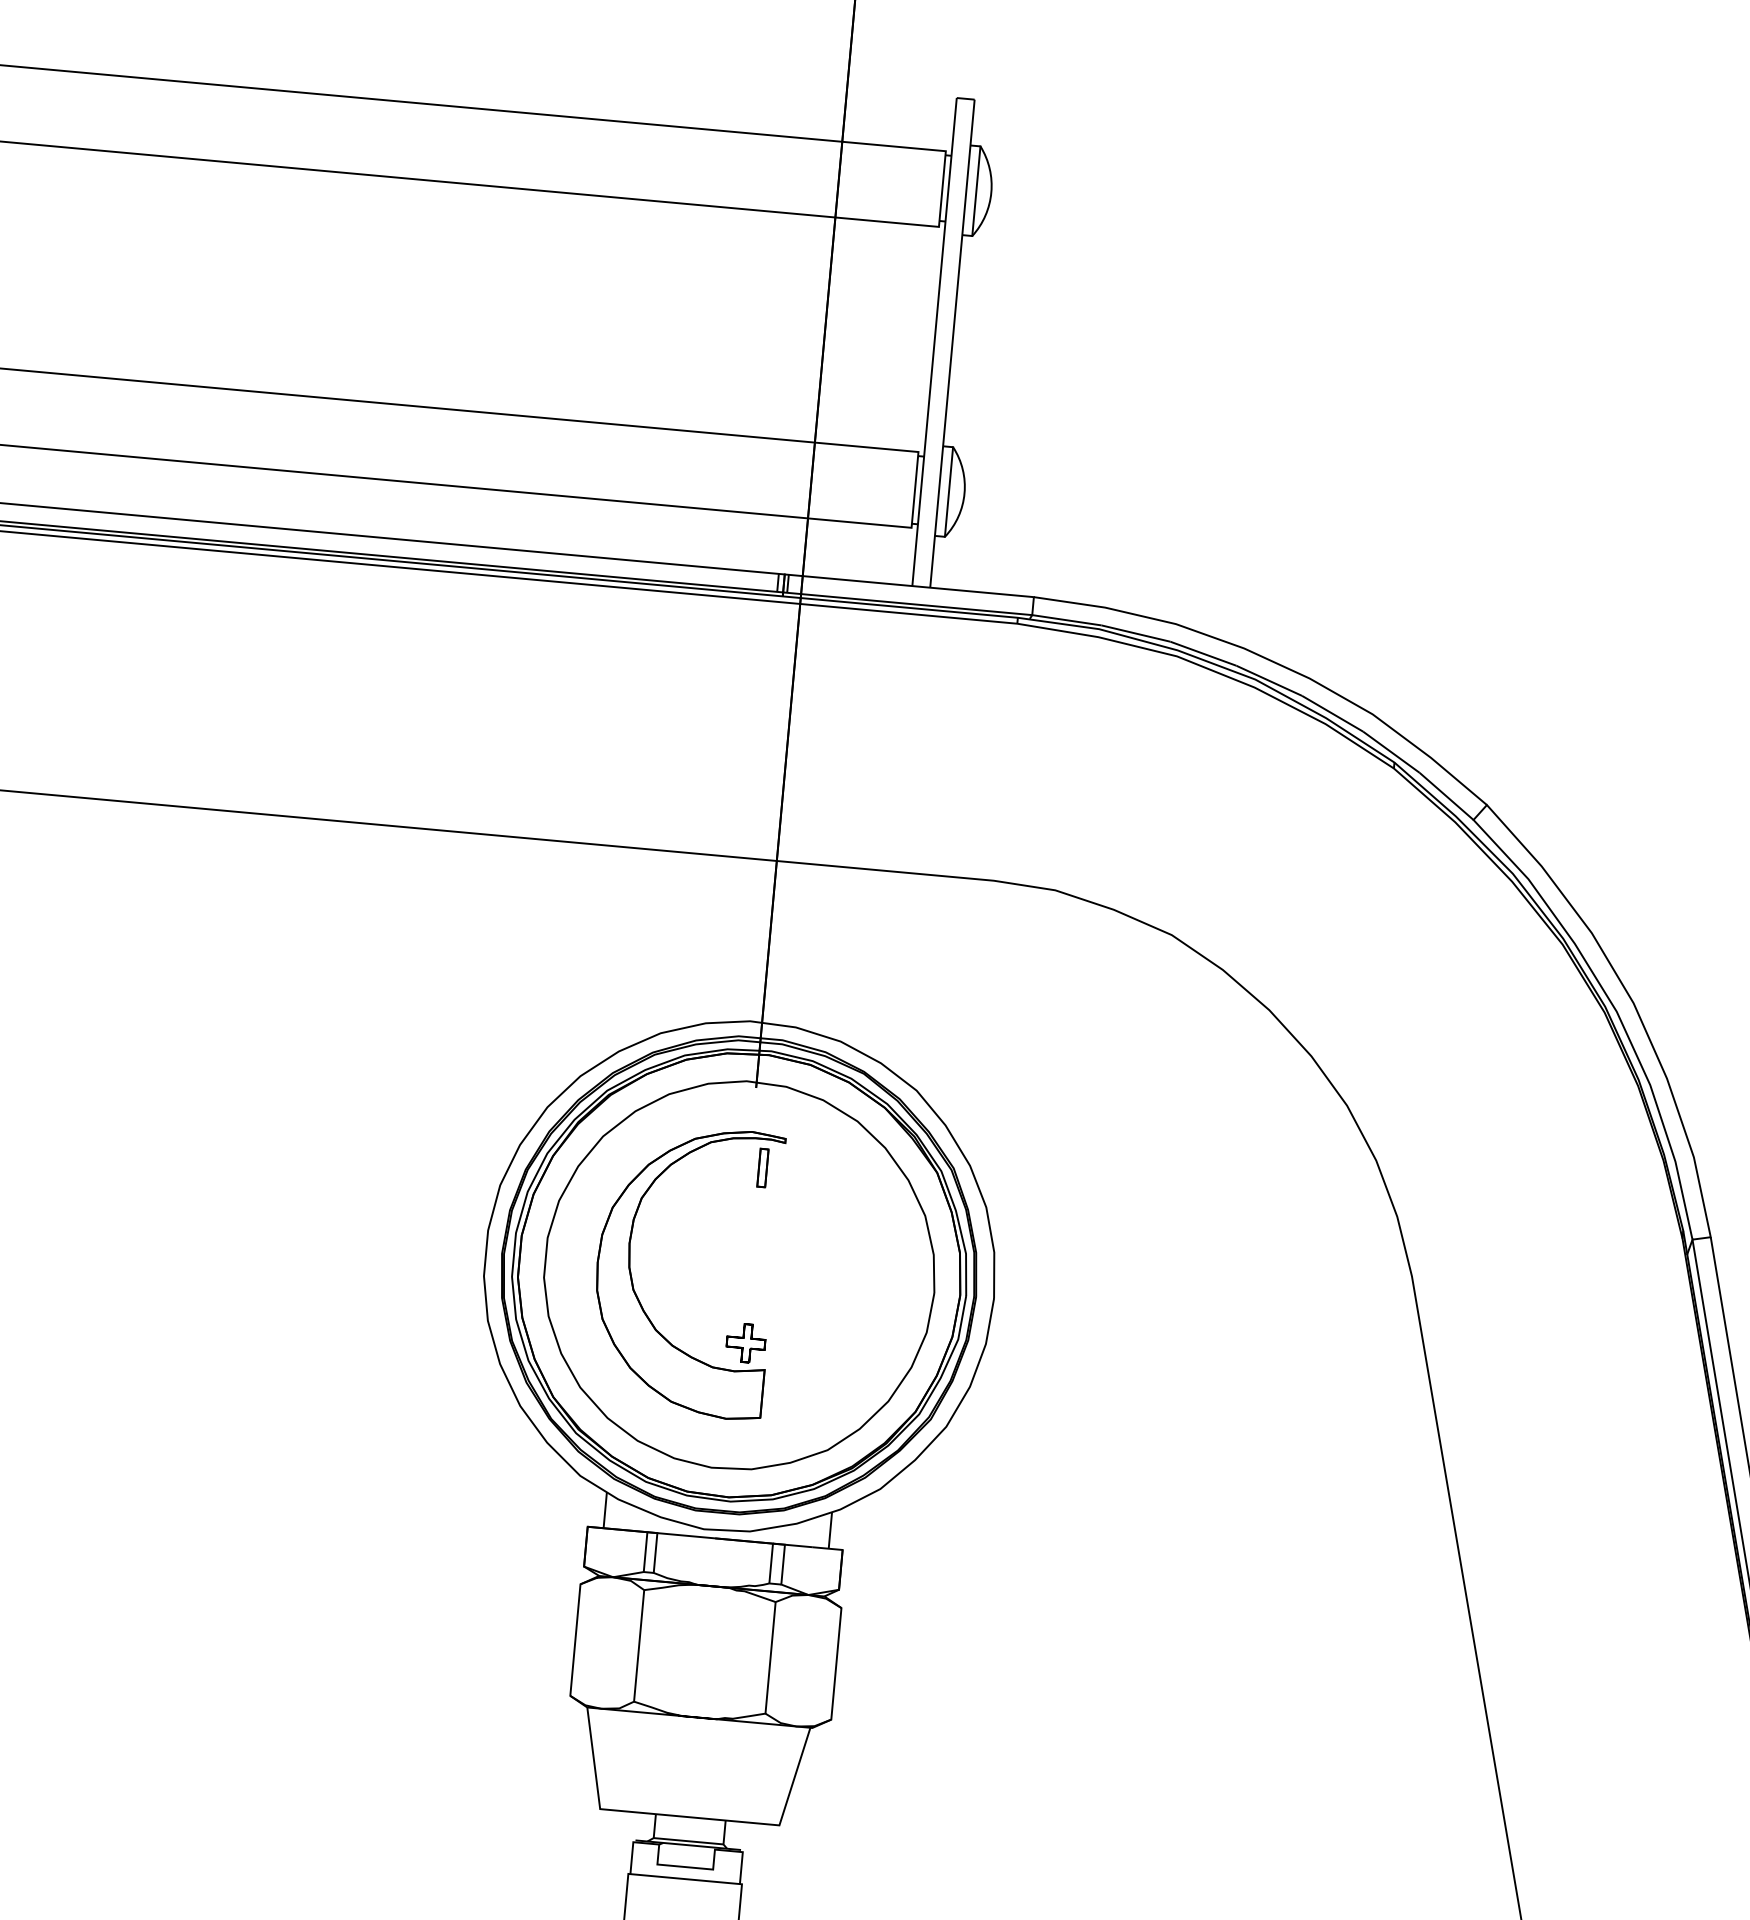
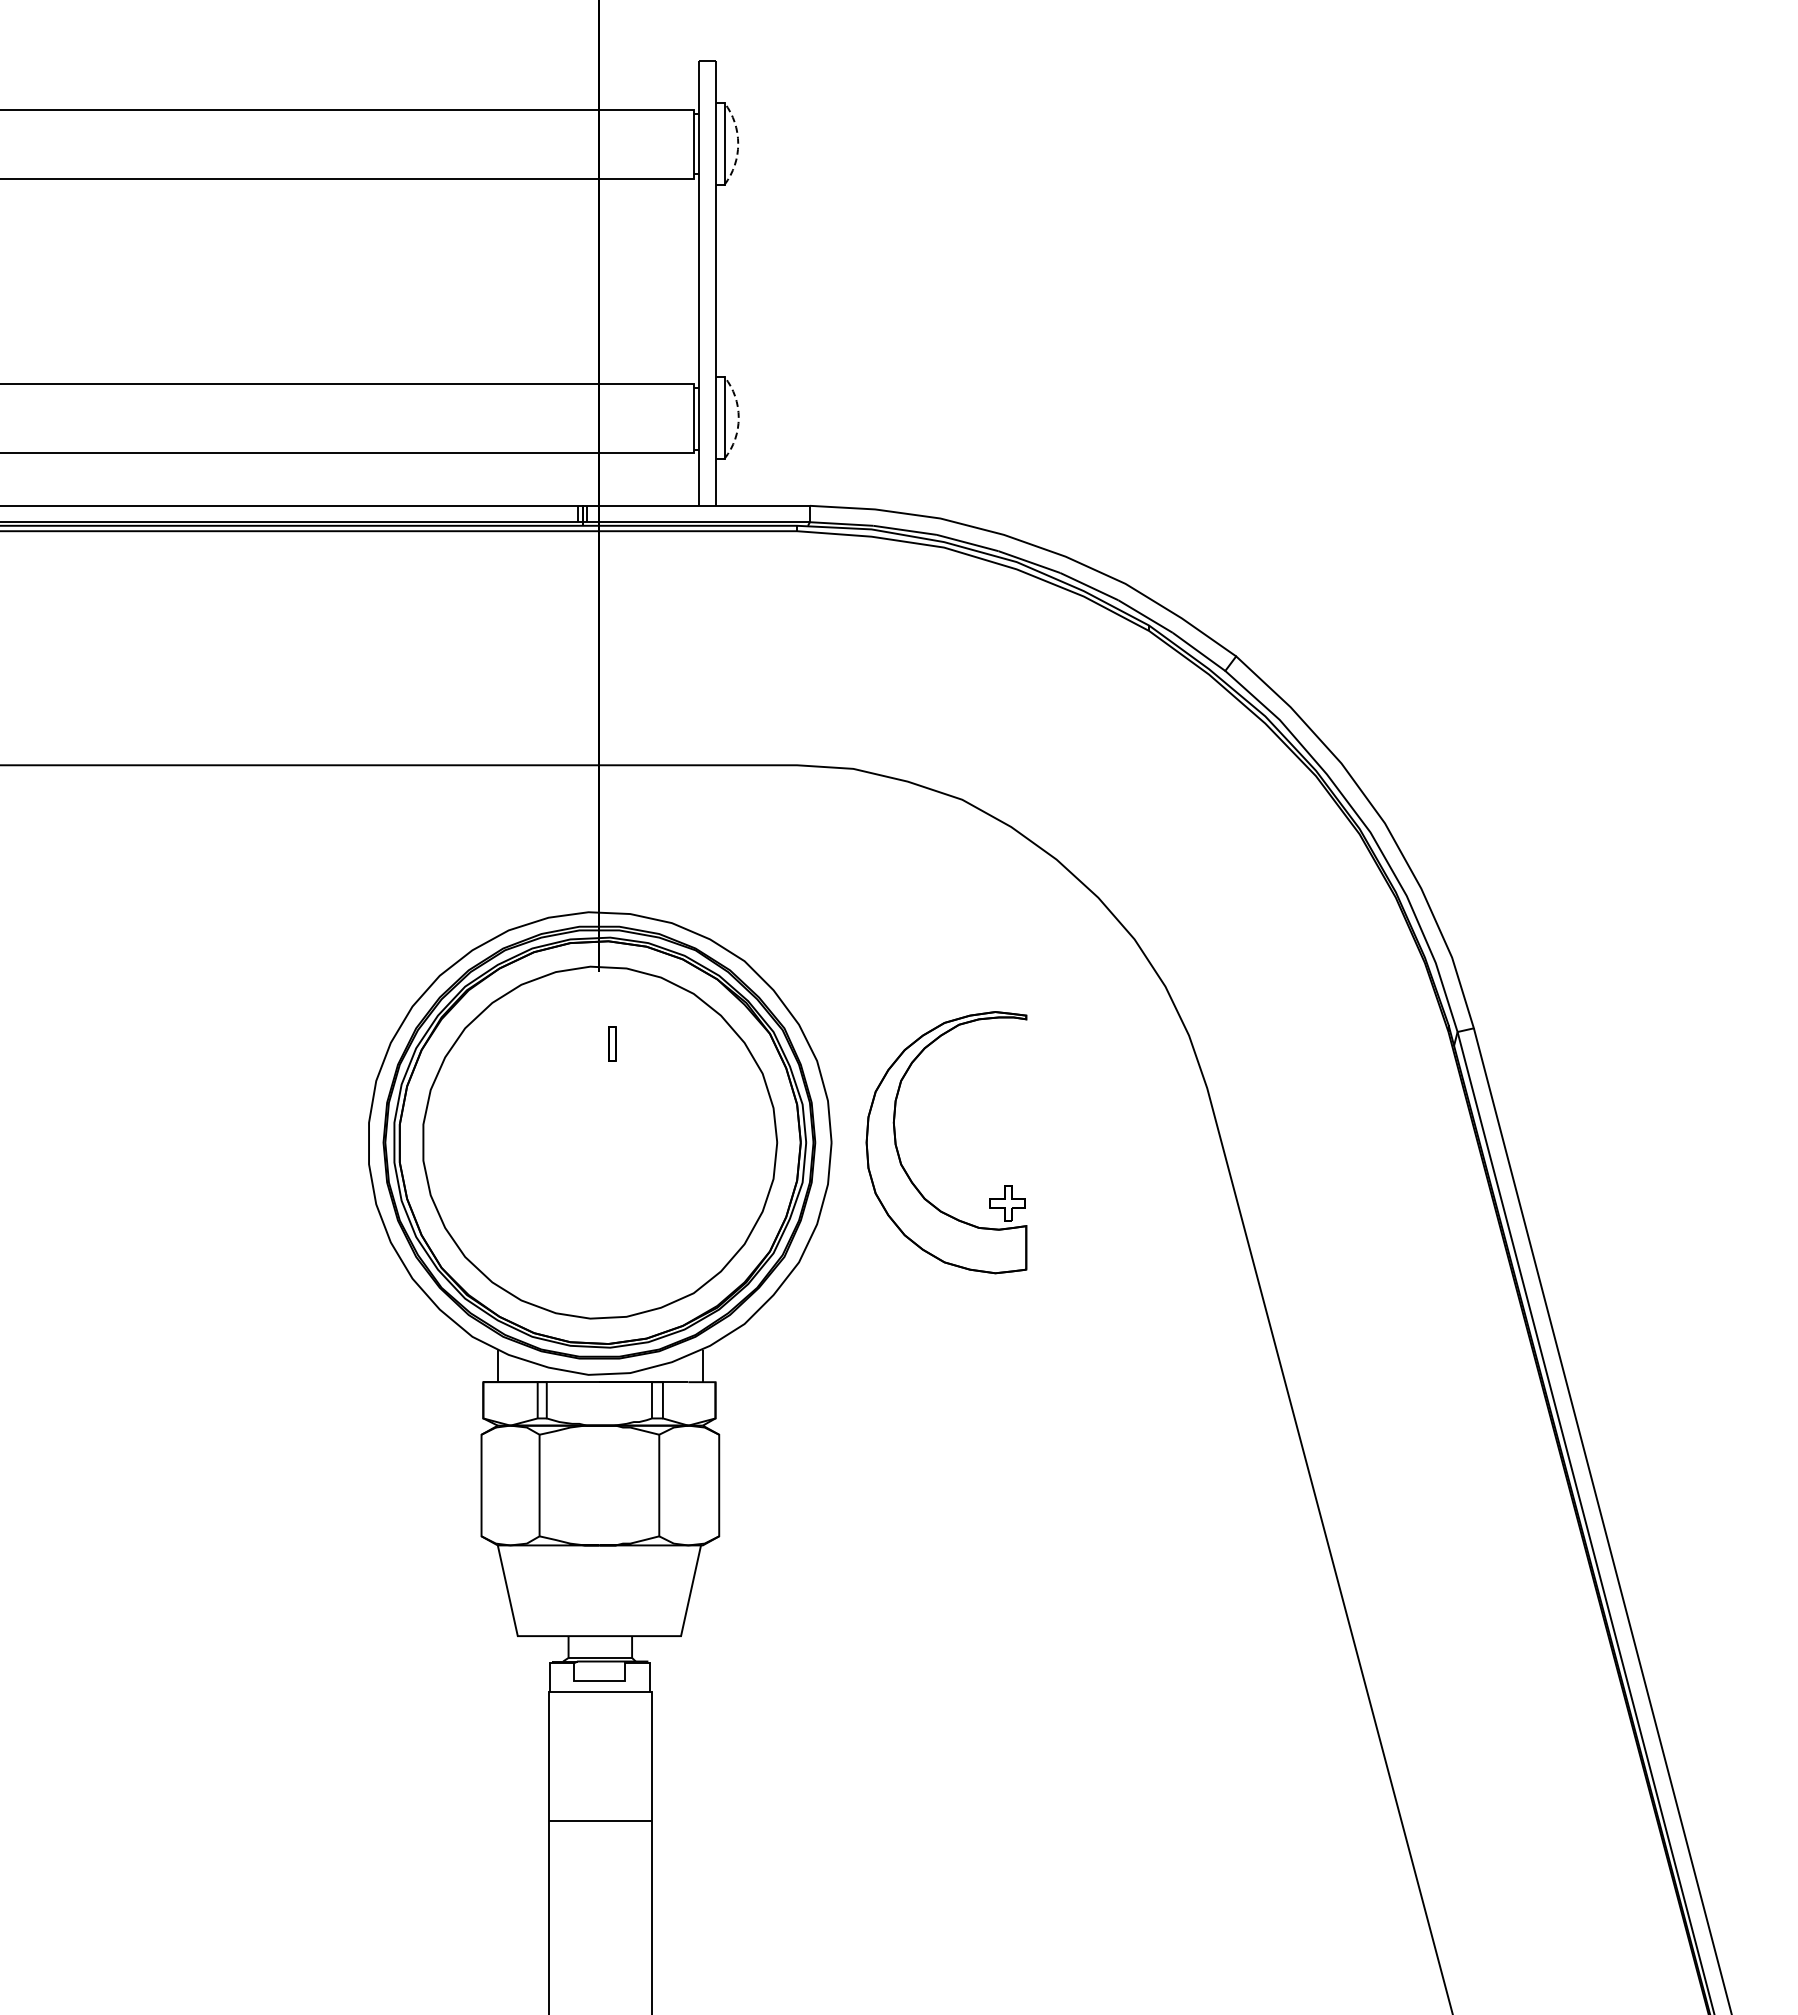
arc: (991, 192) -> (738, 143), solid -> dashed
arc: (964, 493) -> (738, 417), solid -> dashed
part: (632, 1277) -> (899, 1153), moved

